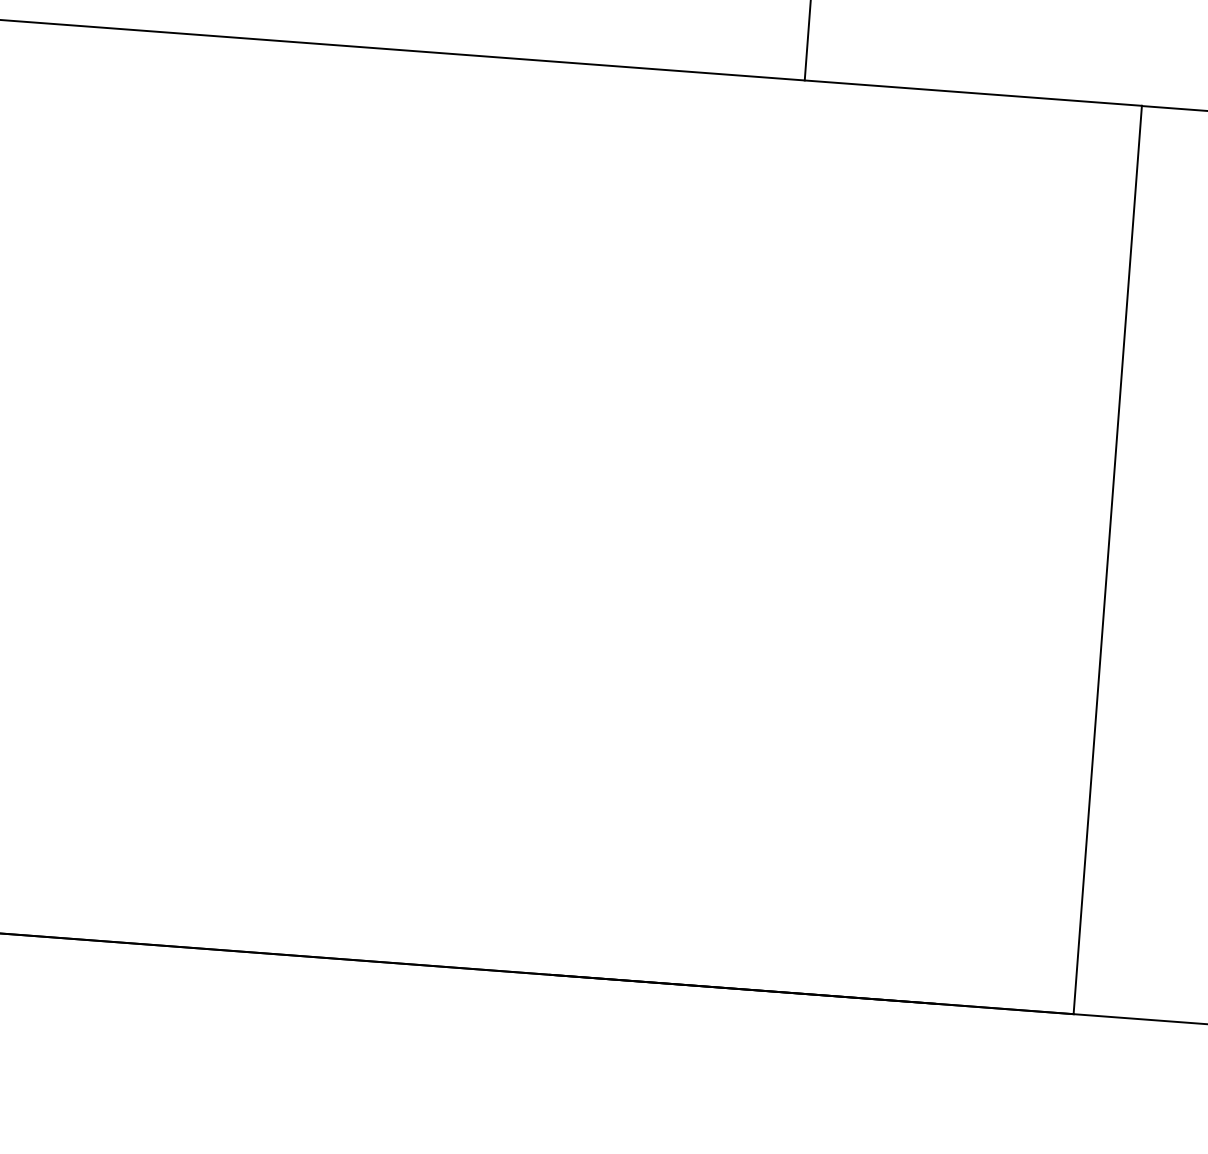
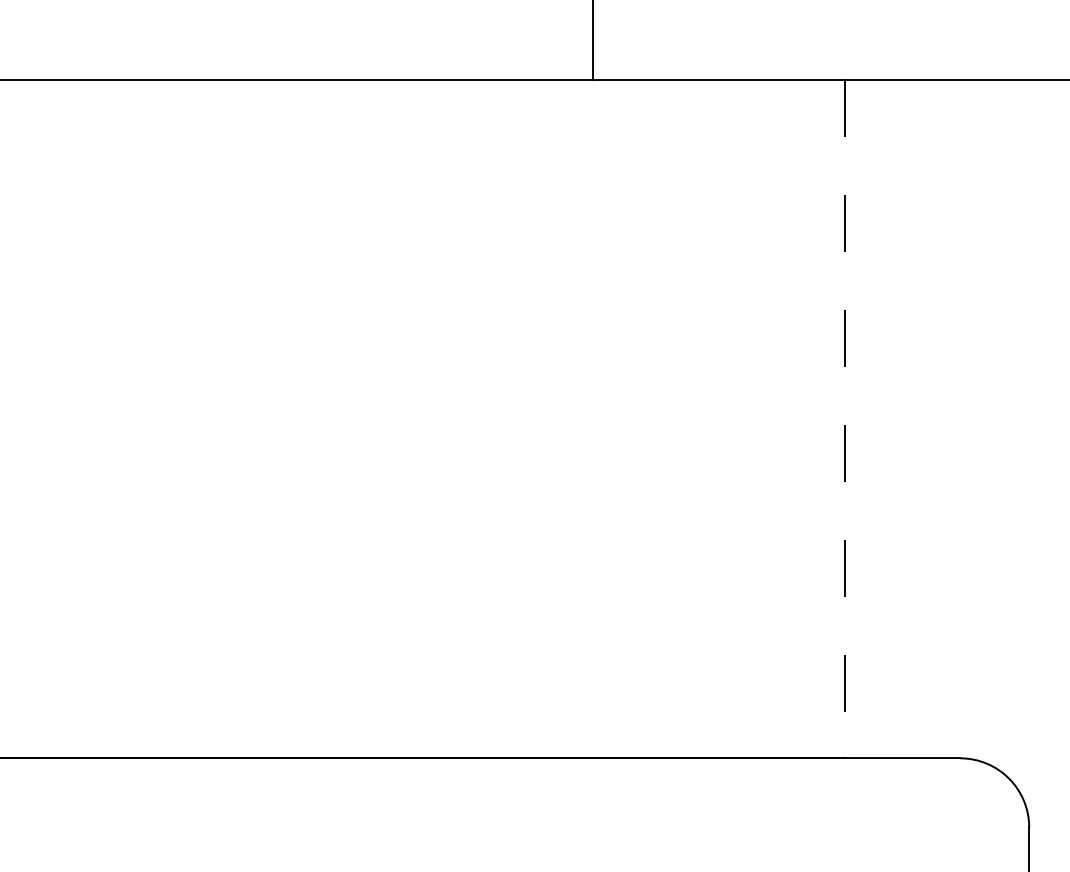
line: (1108, 560) -> (845, 419), solid -> dashed

